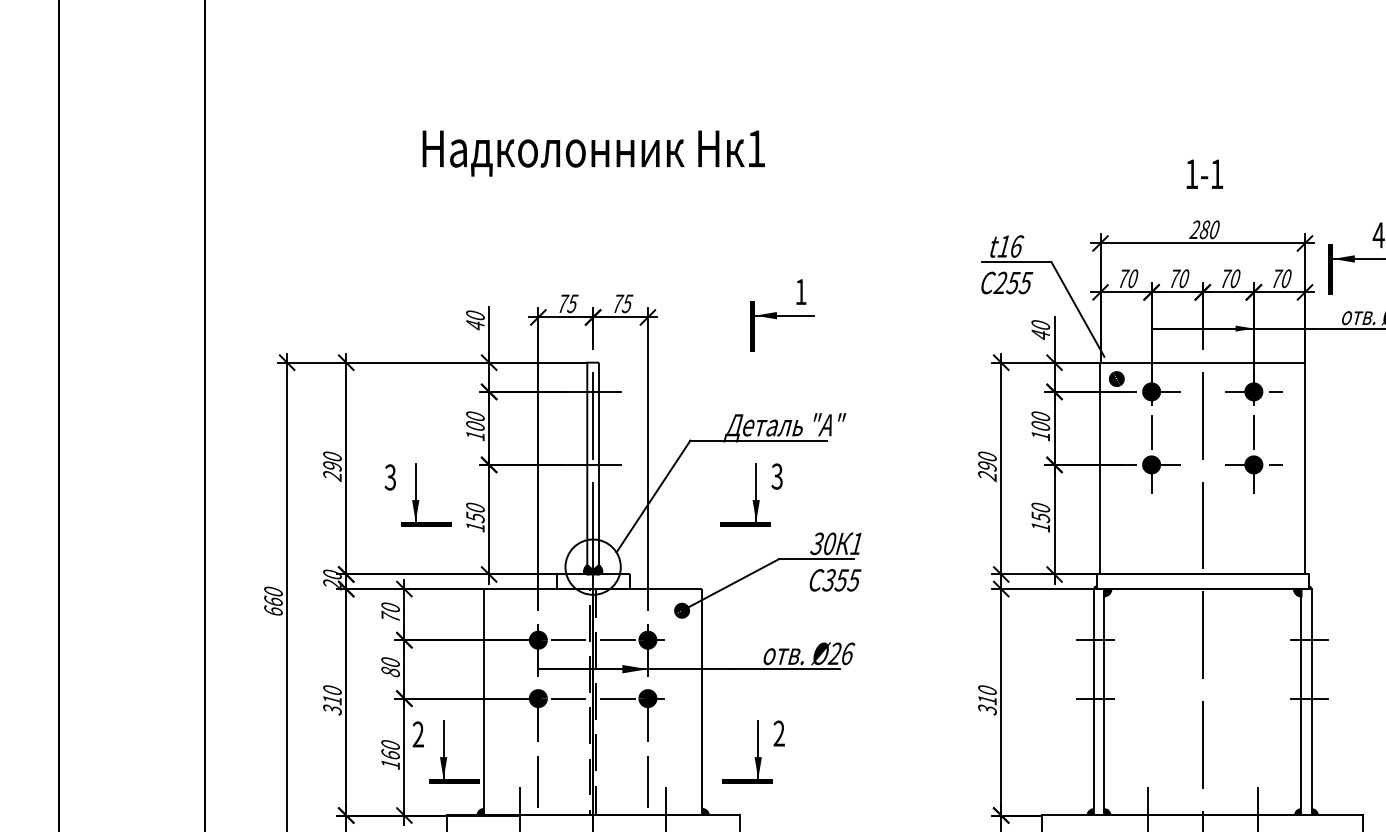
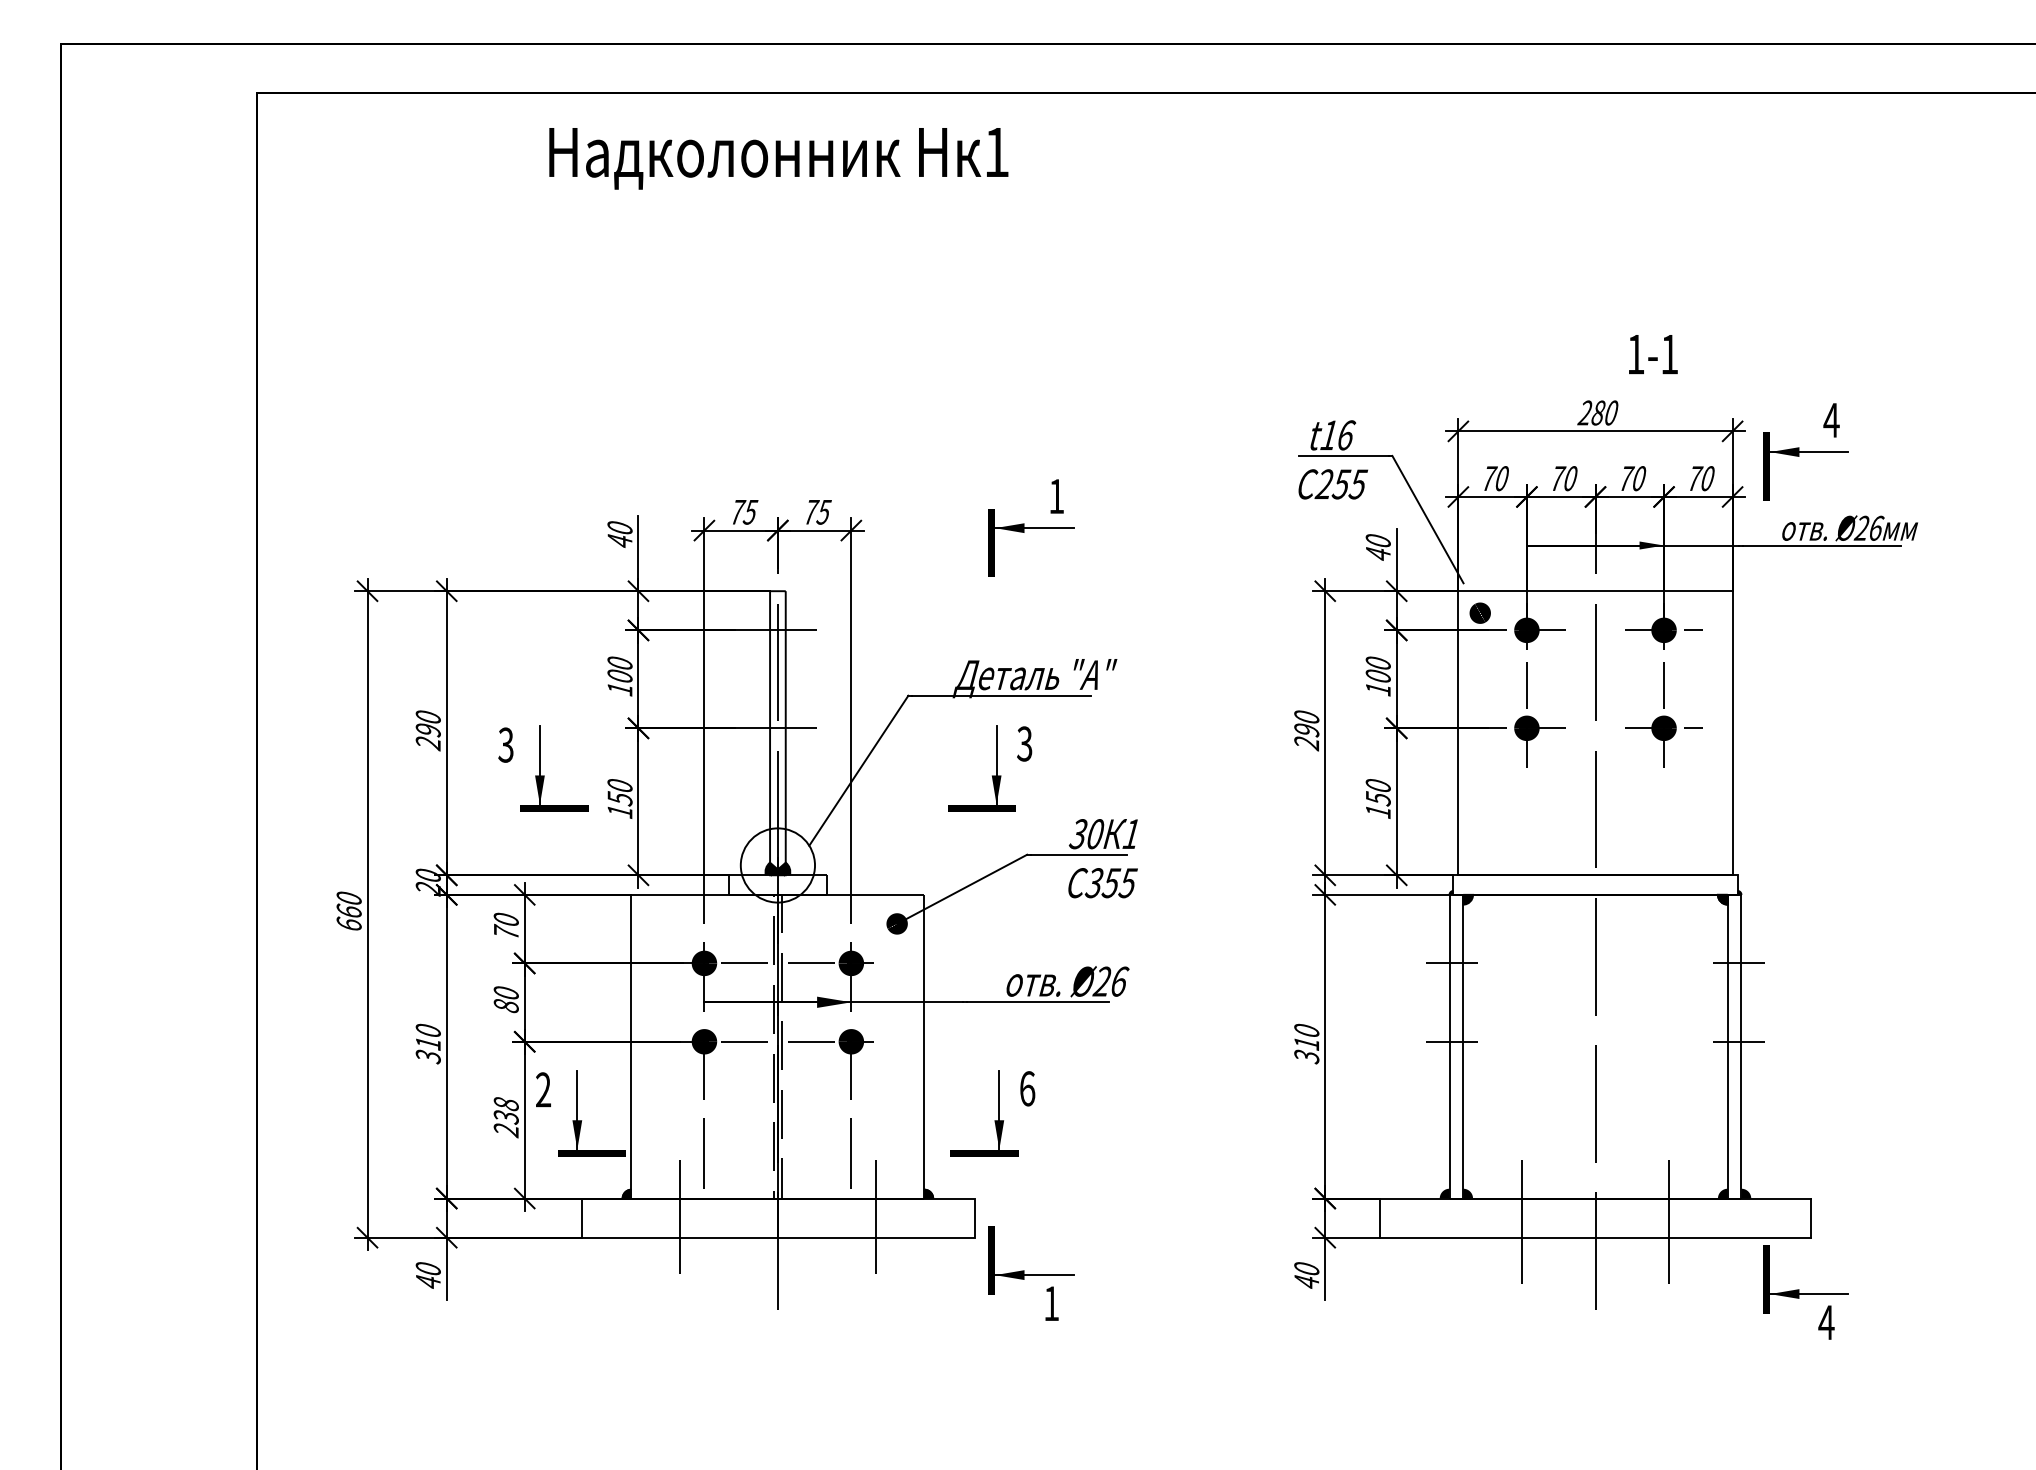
text: (593, 153) -> (778, 158), moved
text: (1204, 174) -> (1653, 354), moved
text: (779, 733) -> (1027, 1088), 2 -> 6
text: (390, 755) -> (505, 1117), 160 -> 238

